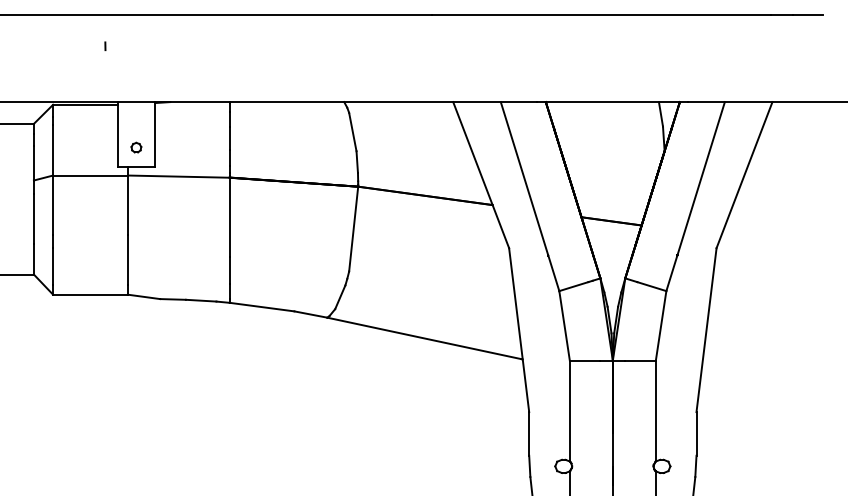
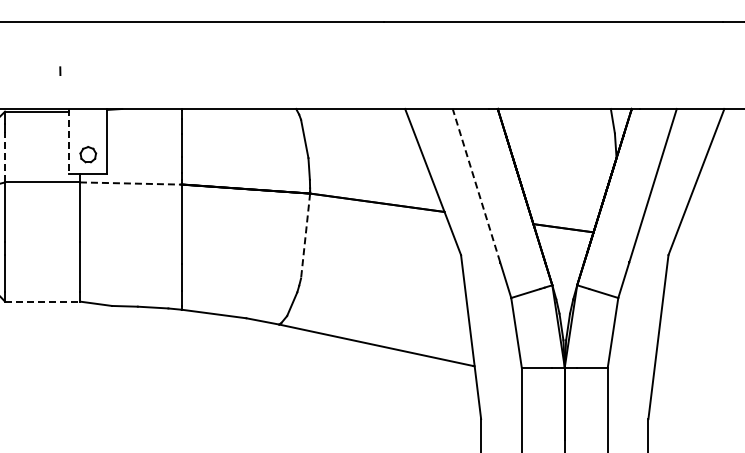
line: (105, 45) -> (60, 70), moved
line: (117, 134) -> (69, 141), solid -> dashed
part: (136, 147) -> (88, 154), size x1.6
line: (53, 149) -> (5, 156), solid -> dashed
line: (178, 176) -> (130, 183), solid -> dashed
line: (524, 178) -> (476, 185), solid -> dashed
line: (353, 229) -> (305, 236), solid -> dashed
line: (91, 294) -> (43, 301), solid -> dashed

